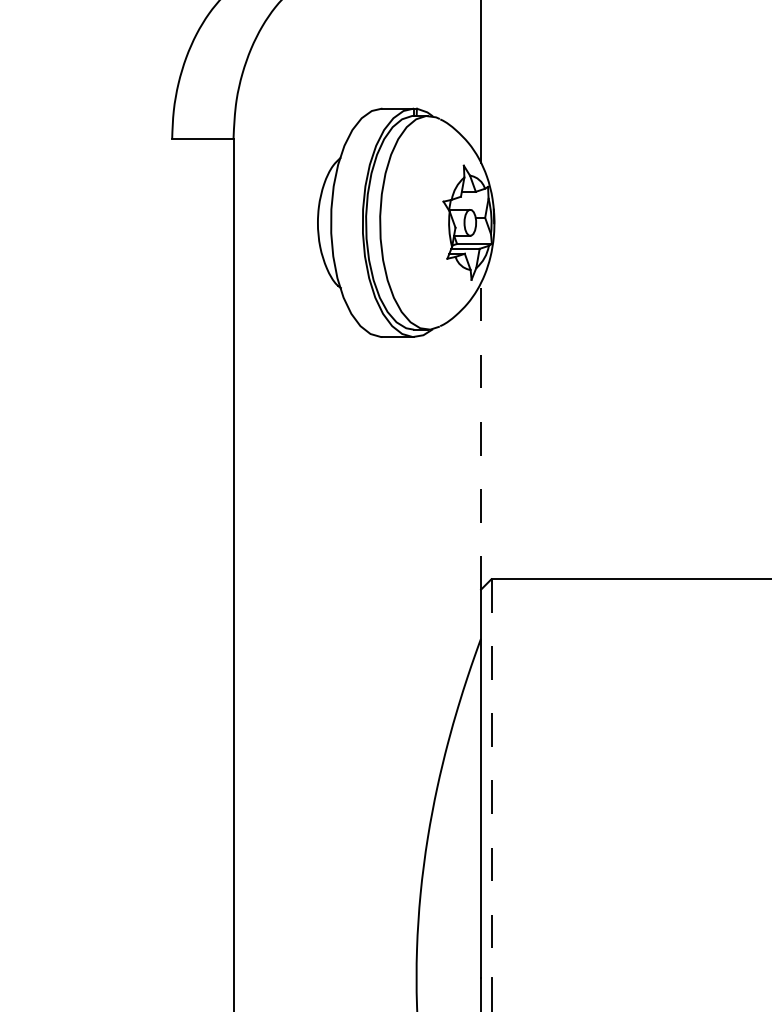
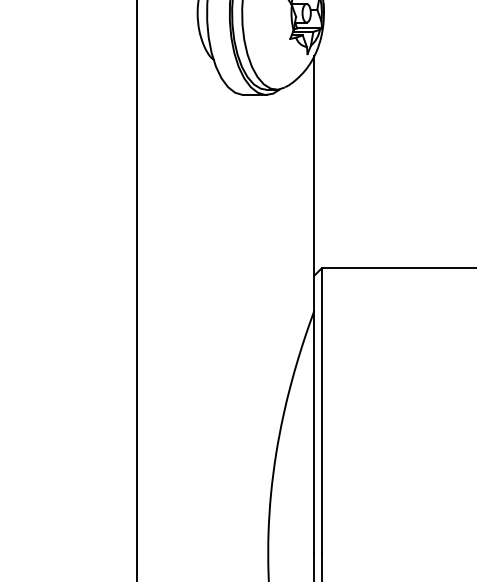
line: (481, 436) -> (314, 166), dashed -> solid
line: (491, 778) -> (321, 410), dashed -> solid

